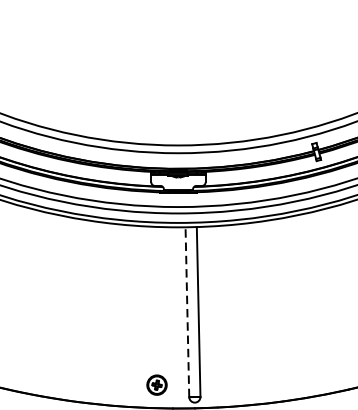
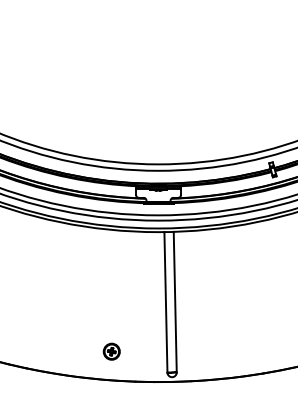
line: (186, 311) -> (165, 301), dashed -> solid
part: (156, 384) -> (111, 351), moved

